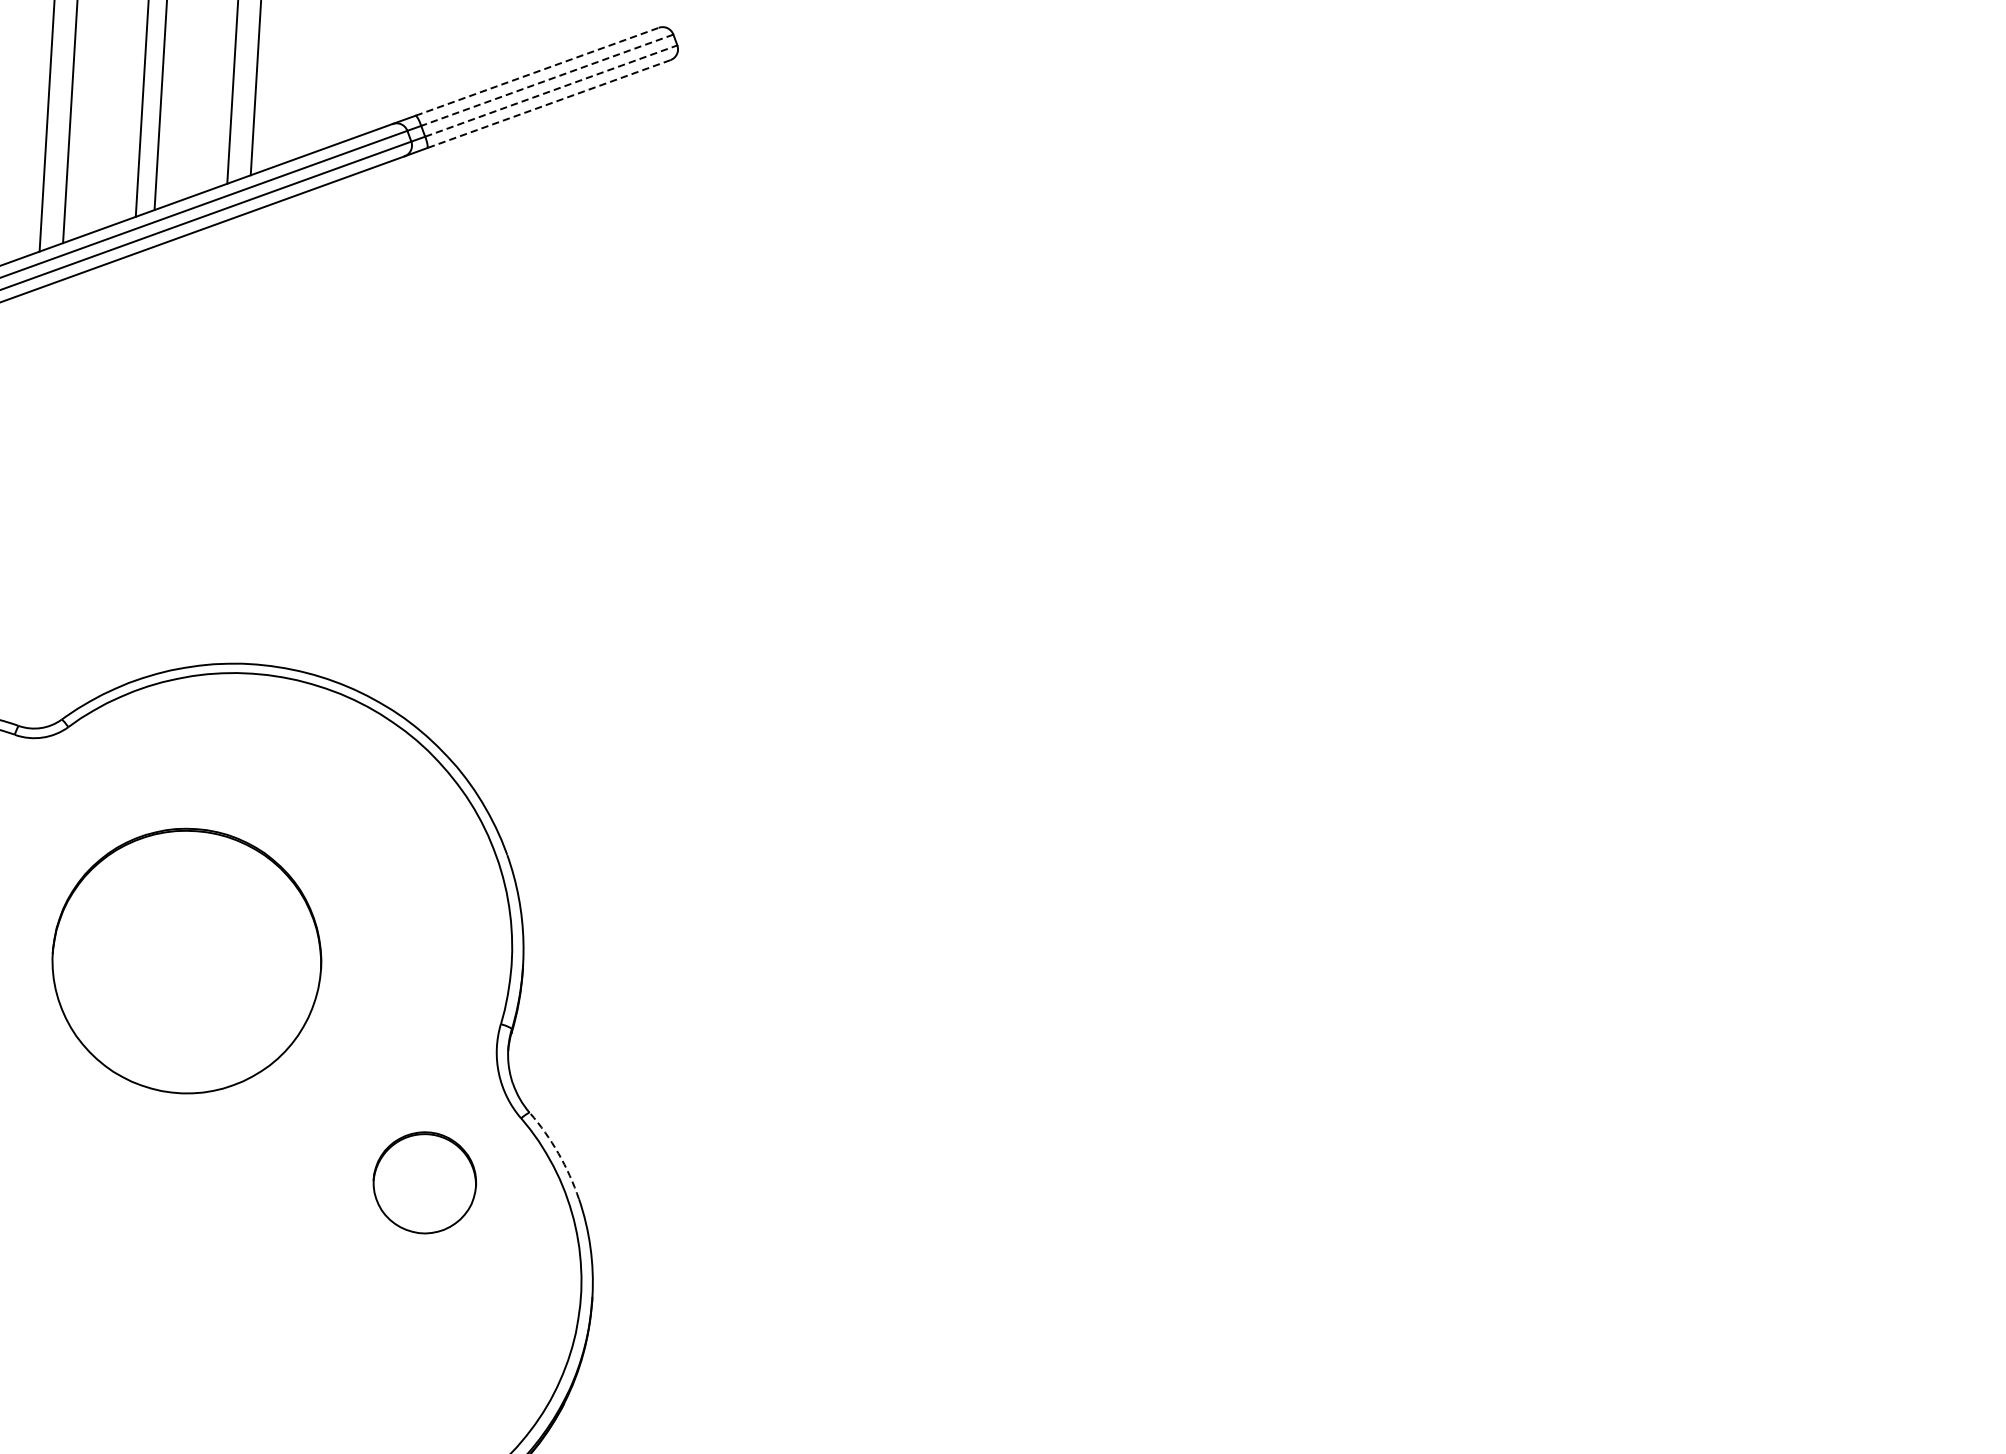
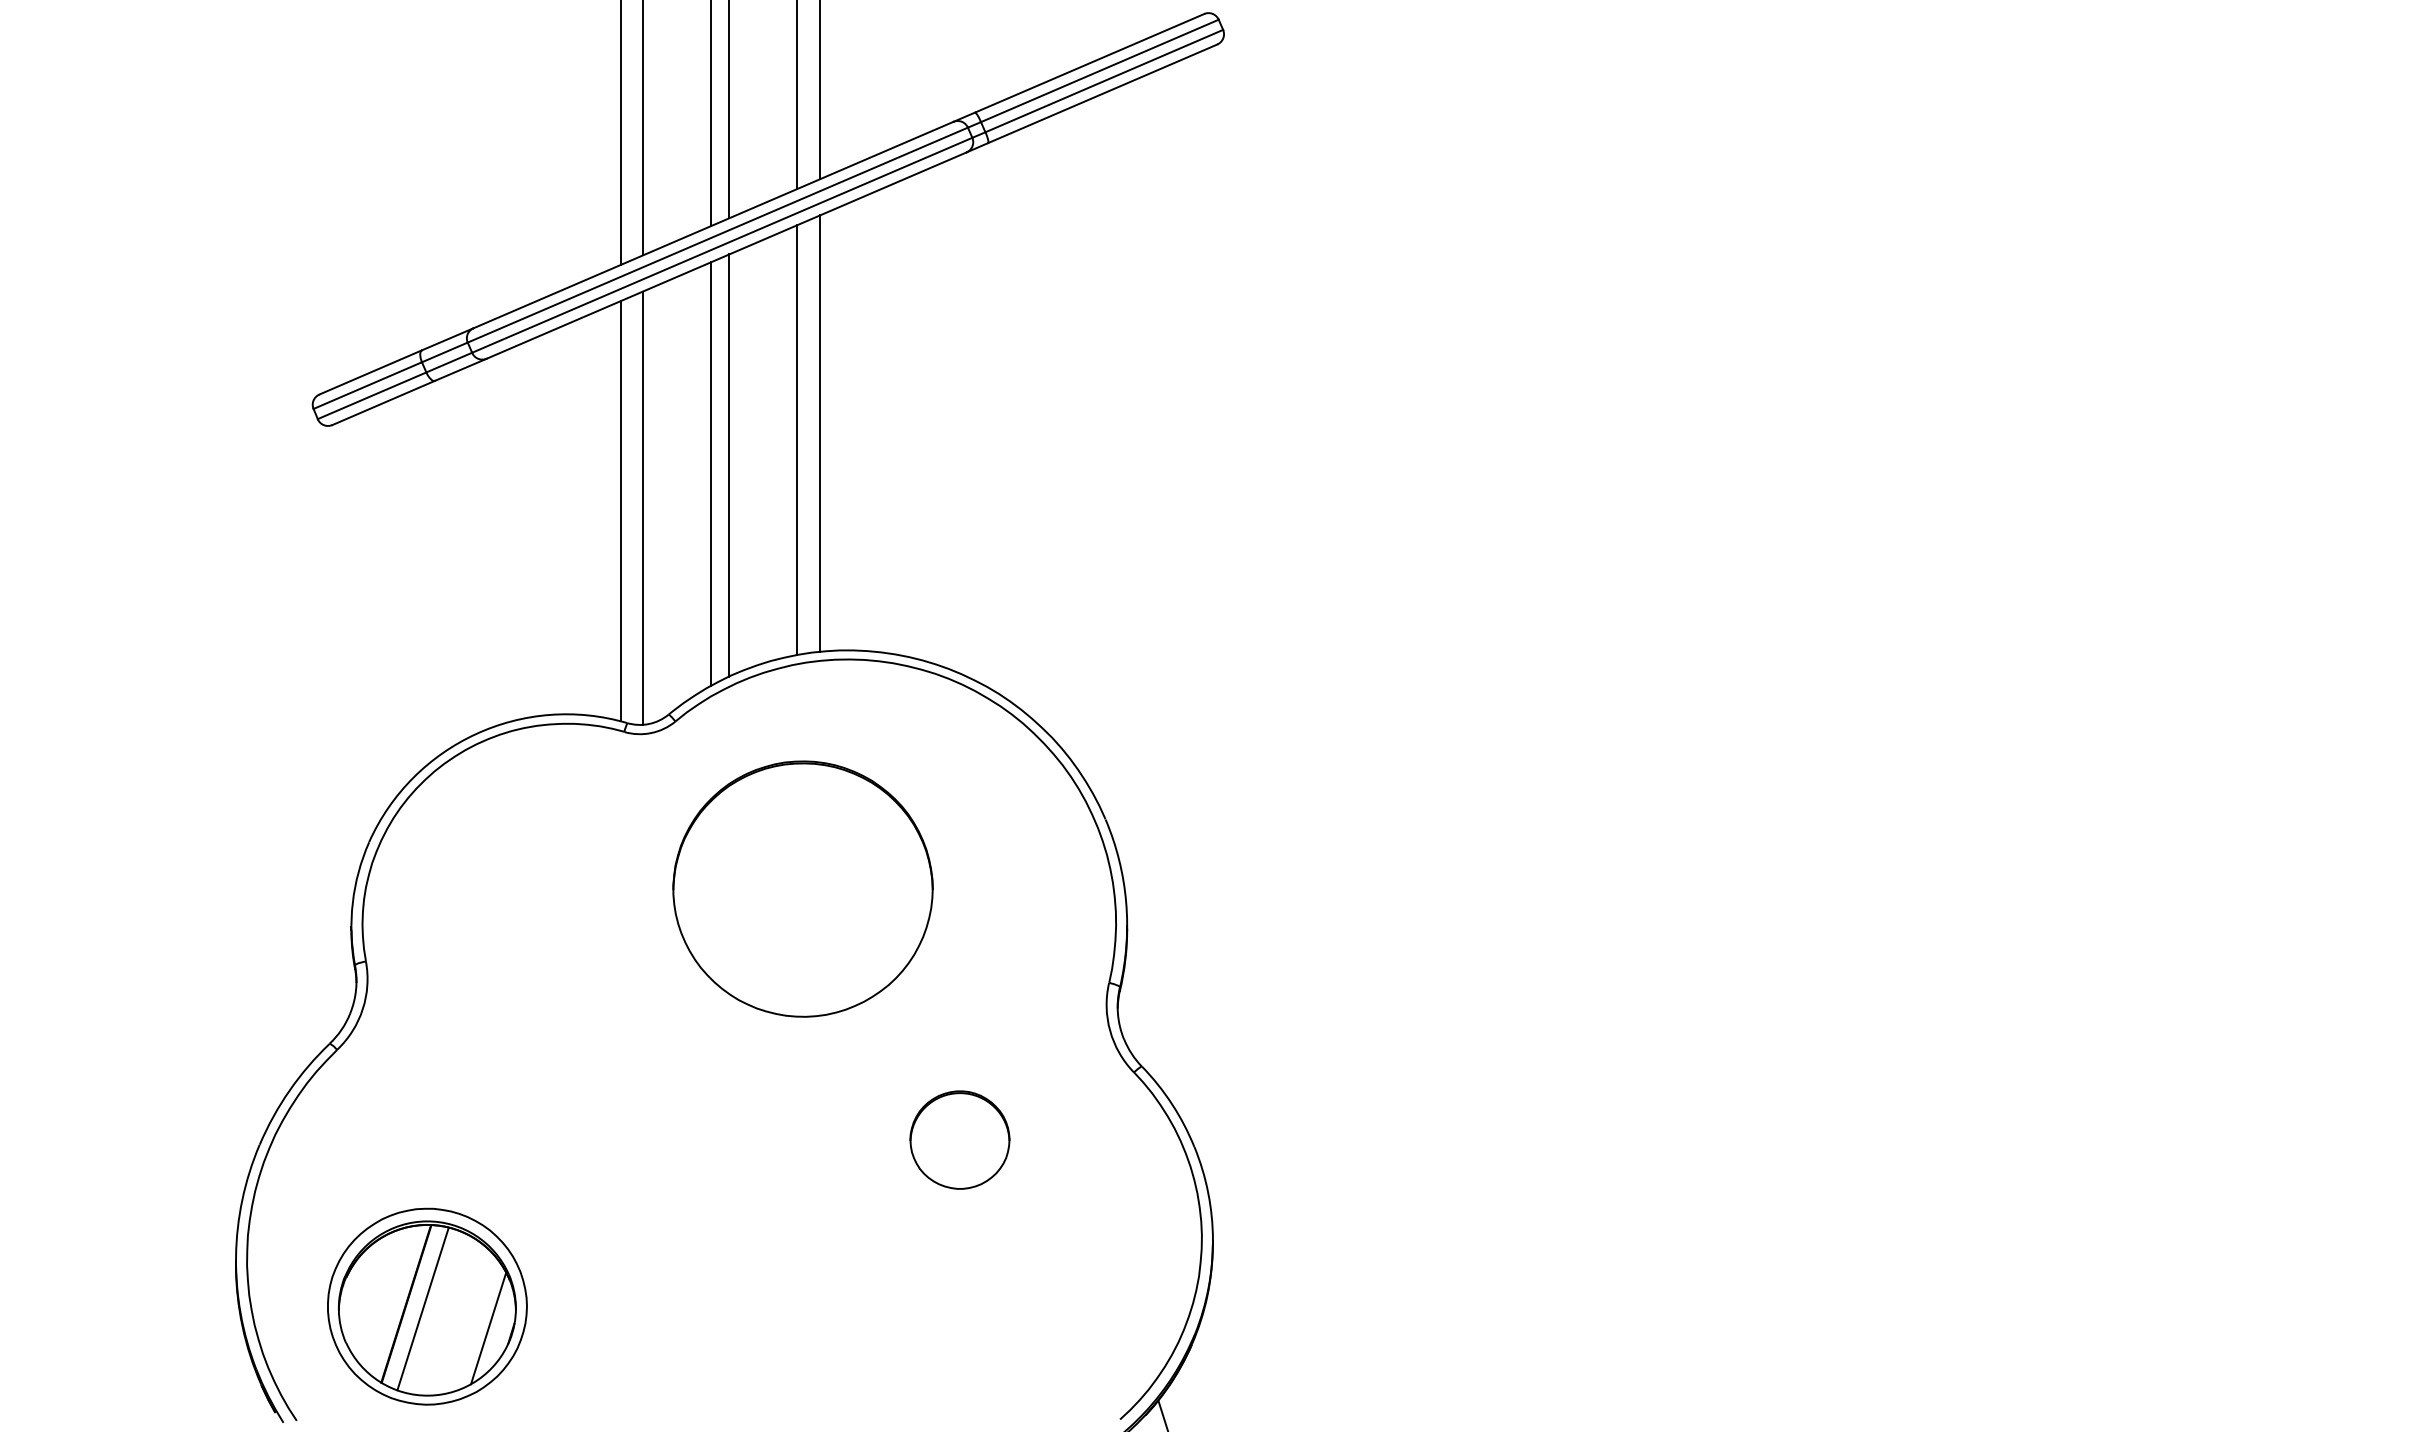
line: (537, 71) -> (1089, 63), dashed -> solid
line: (546, 80) -> (1099, 71), dashed -> solid
line: (551, 90) -> (1104, 80), dashed -> solid
line: (548, 103) -> (1102, 93), dashed -> solid
line: (235, 438) -> (819, 433), added
line: (211, 442) -> (797, 439), added
line: (138, 465) -> (728, 465), added
line: (120, 472) -> (711, 473), added
line: (47, 503) -> (642, 507), added
line: (24, 506) -> (620, 511), added
part: (186, 960) -> (802, 888), moved
arc: (558, 1153) -> (1172, 1104), dashed -> solid
part: (424, 1182) -> (959, 1139), moved

